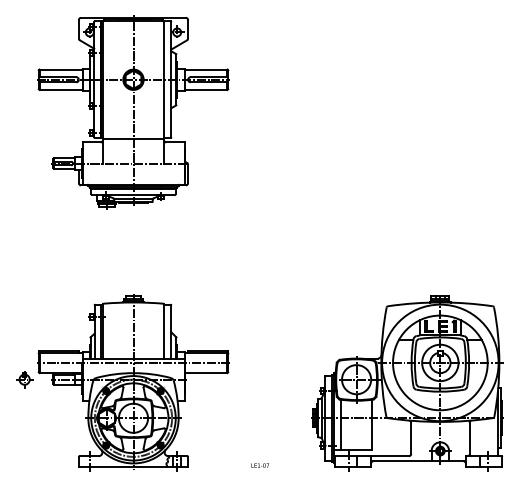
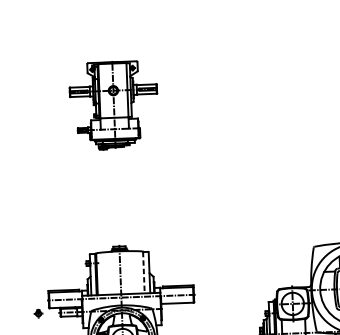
part: (133, 112) -> (114, 105), size x0.6
line: (164, 331) -> (144, 272), solid -> dashed
part: (24, 379) -> (38, 313), size x0.7

